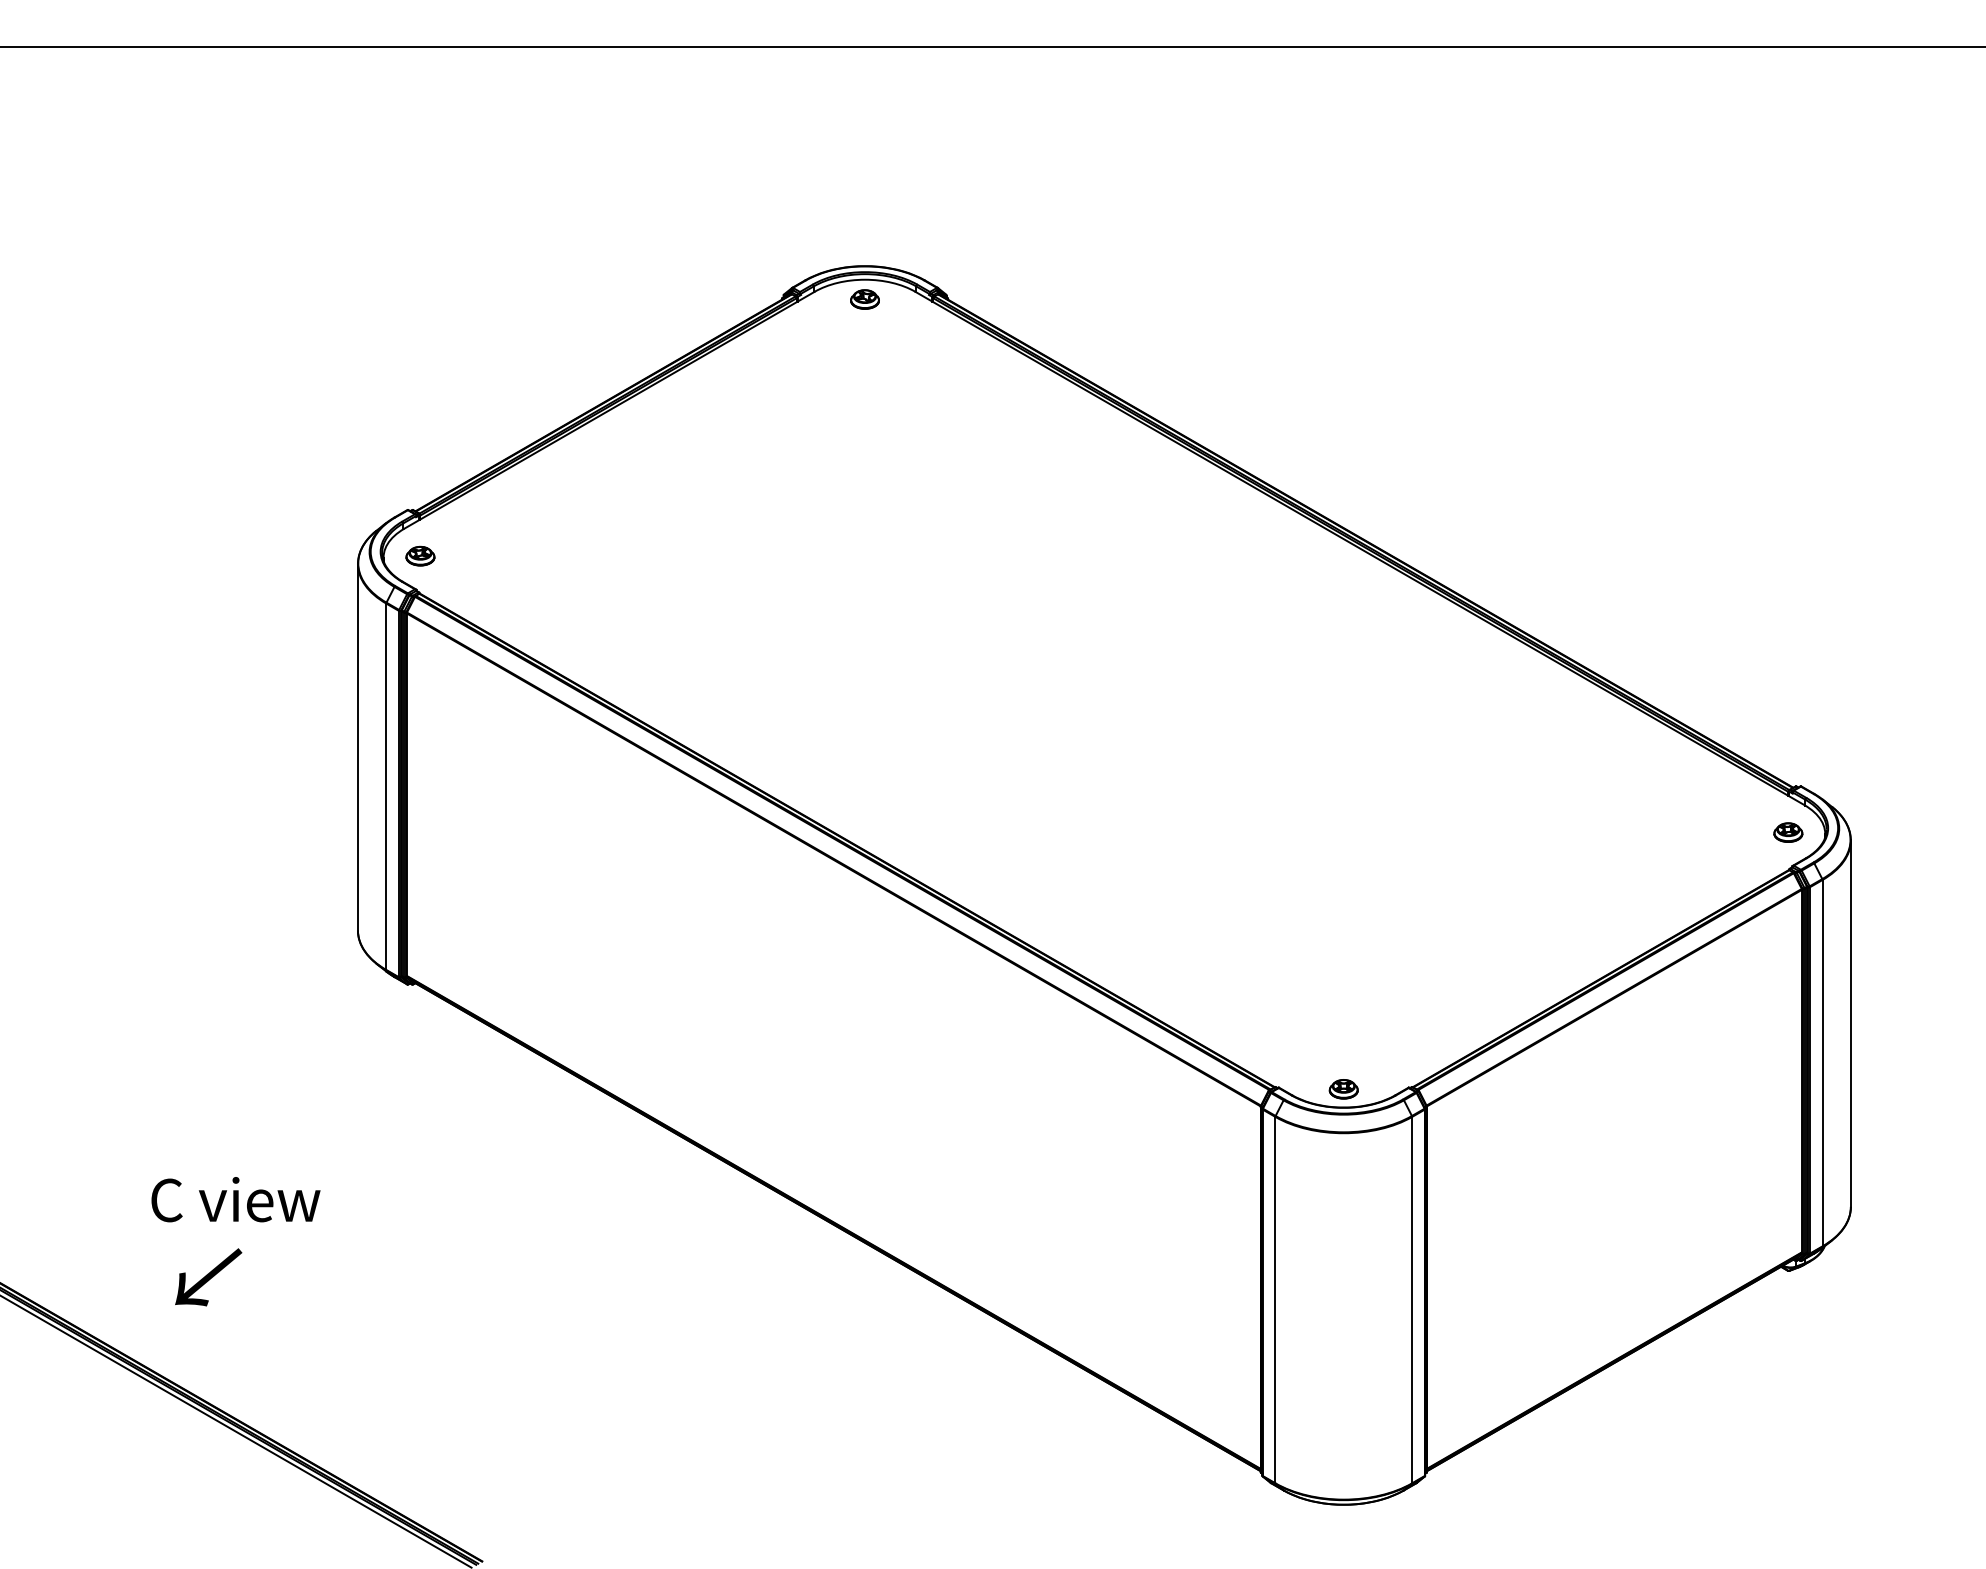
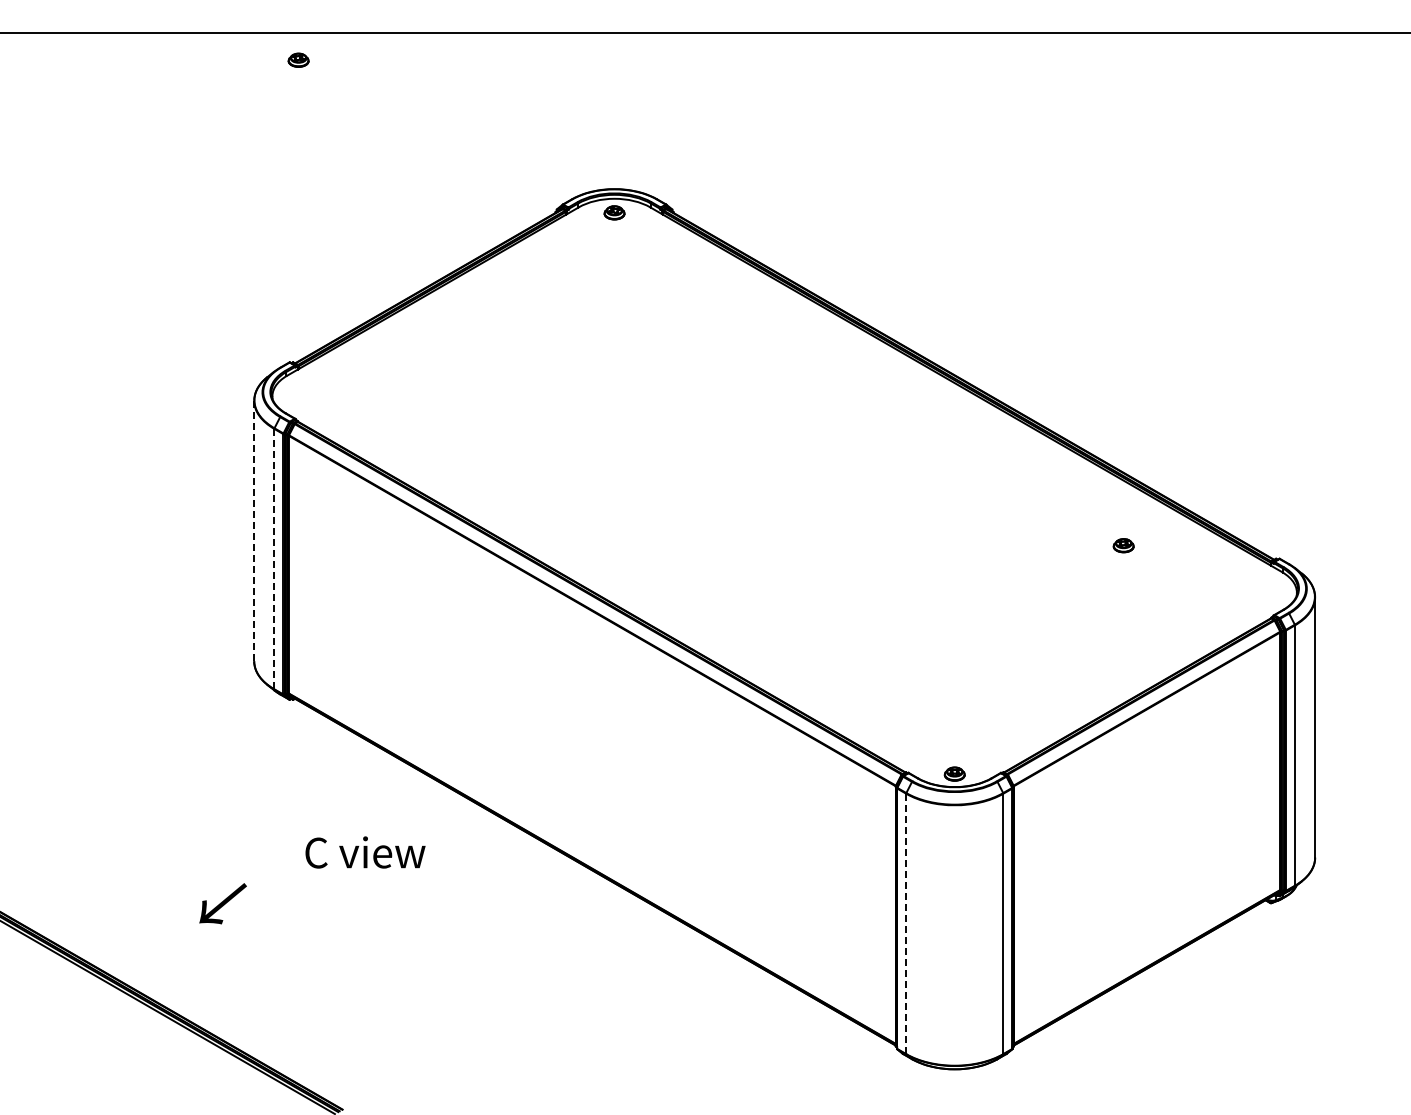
part: (420, 555) -> (298, 59), moved
line: (358, 747) -> (254, 531), solid -> dashed
line: (386, 785) -> (274, 558), solid -> dashed
part: (1788, 832) -> (1123, 545), moved
text: (235, 1199) -> (365, 852), moved
text: (207, 1277) -> (222, 903), moved
line: (1275, 1300) -> (906, 924), solid -> dashed

